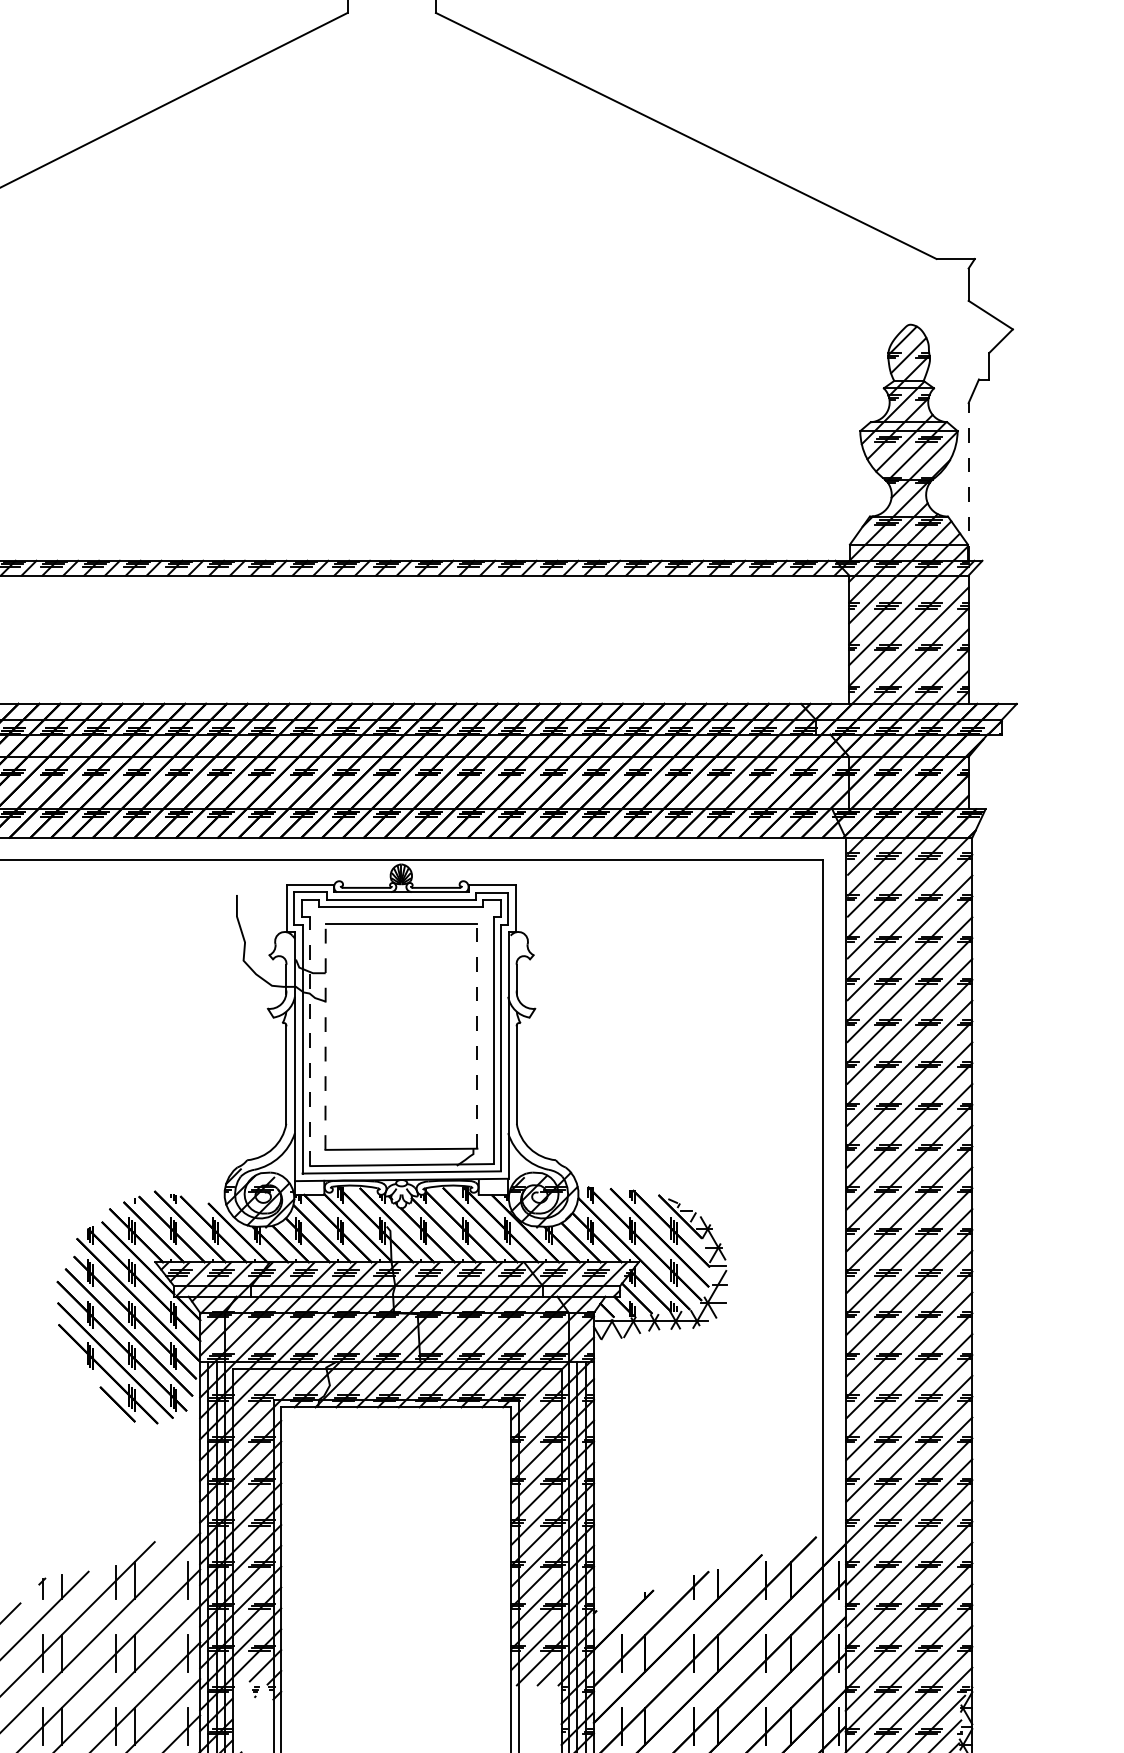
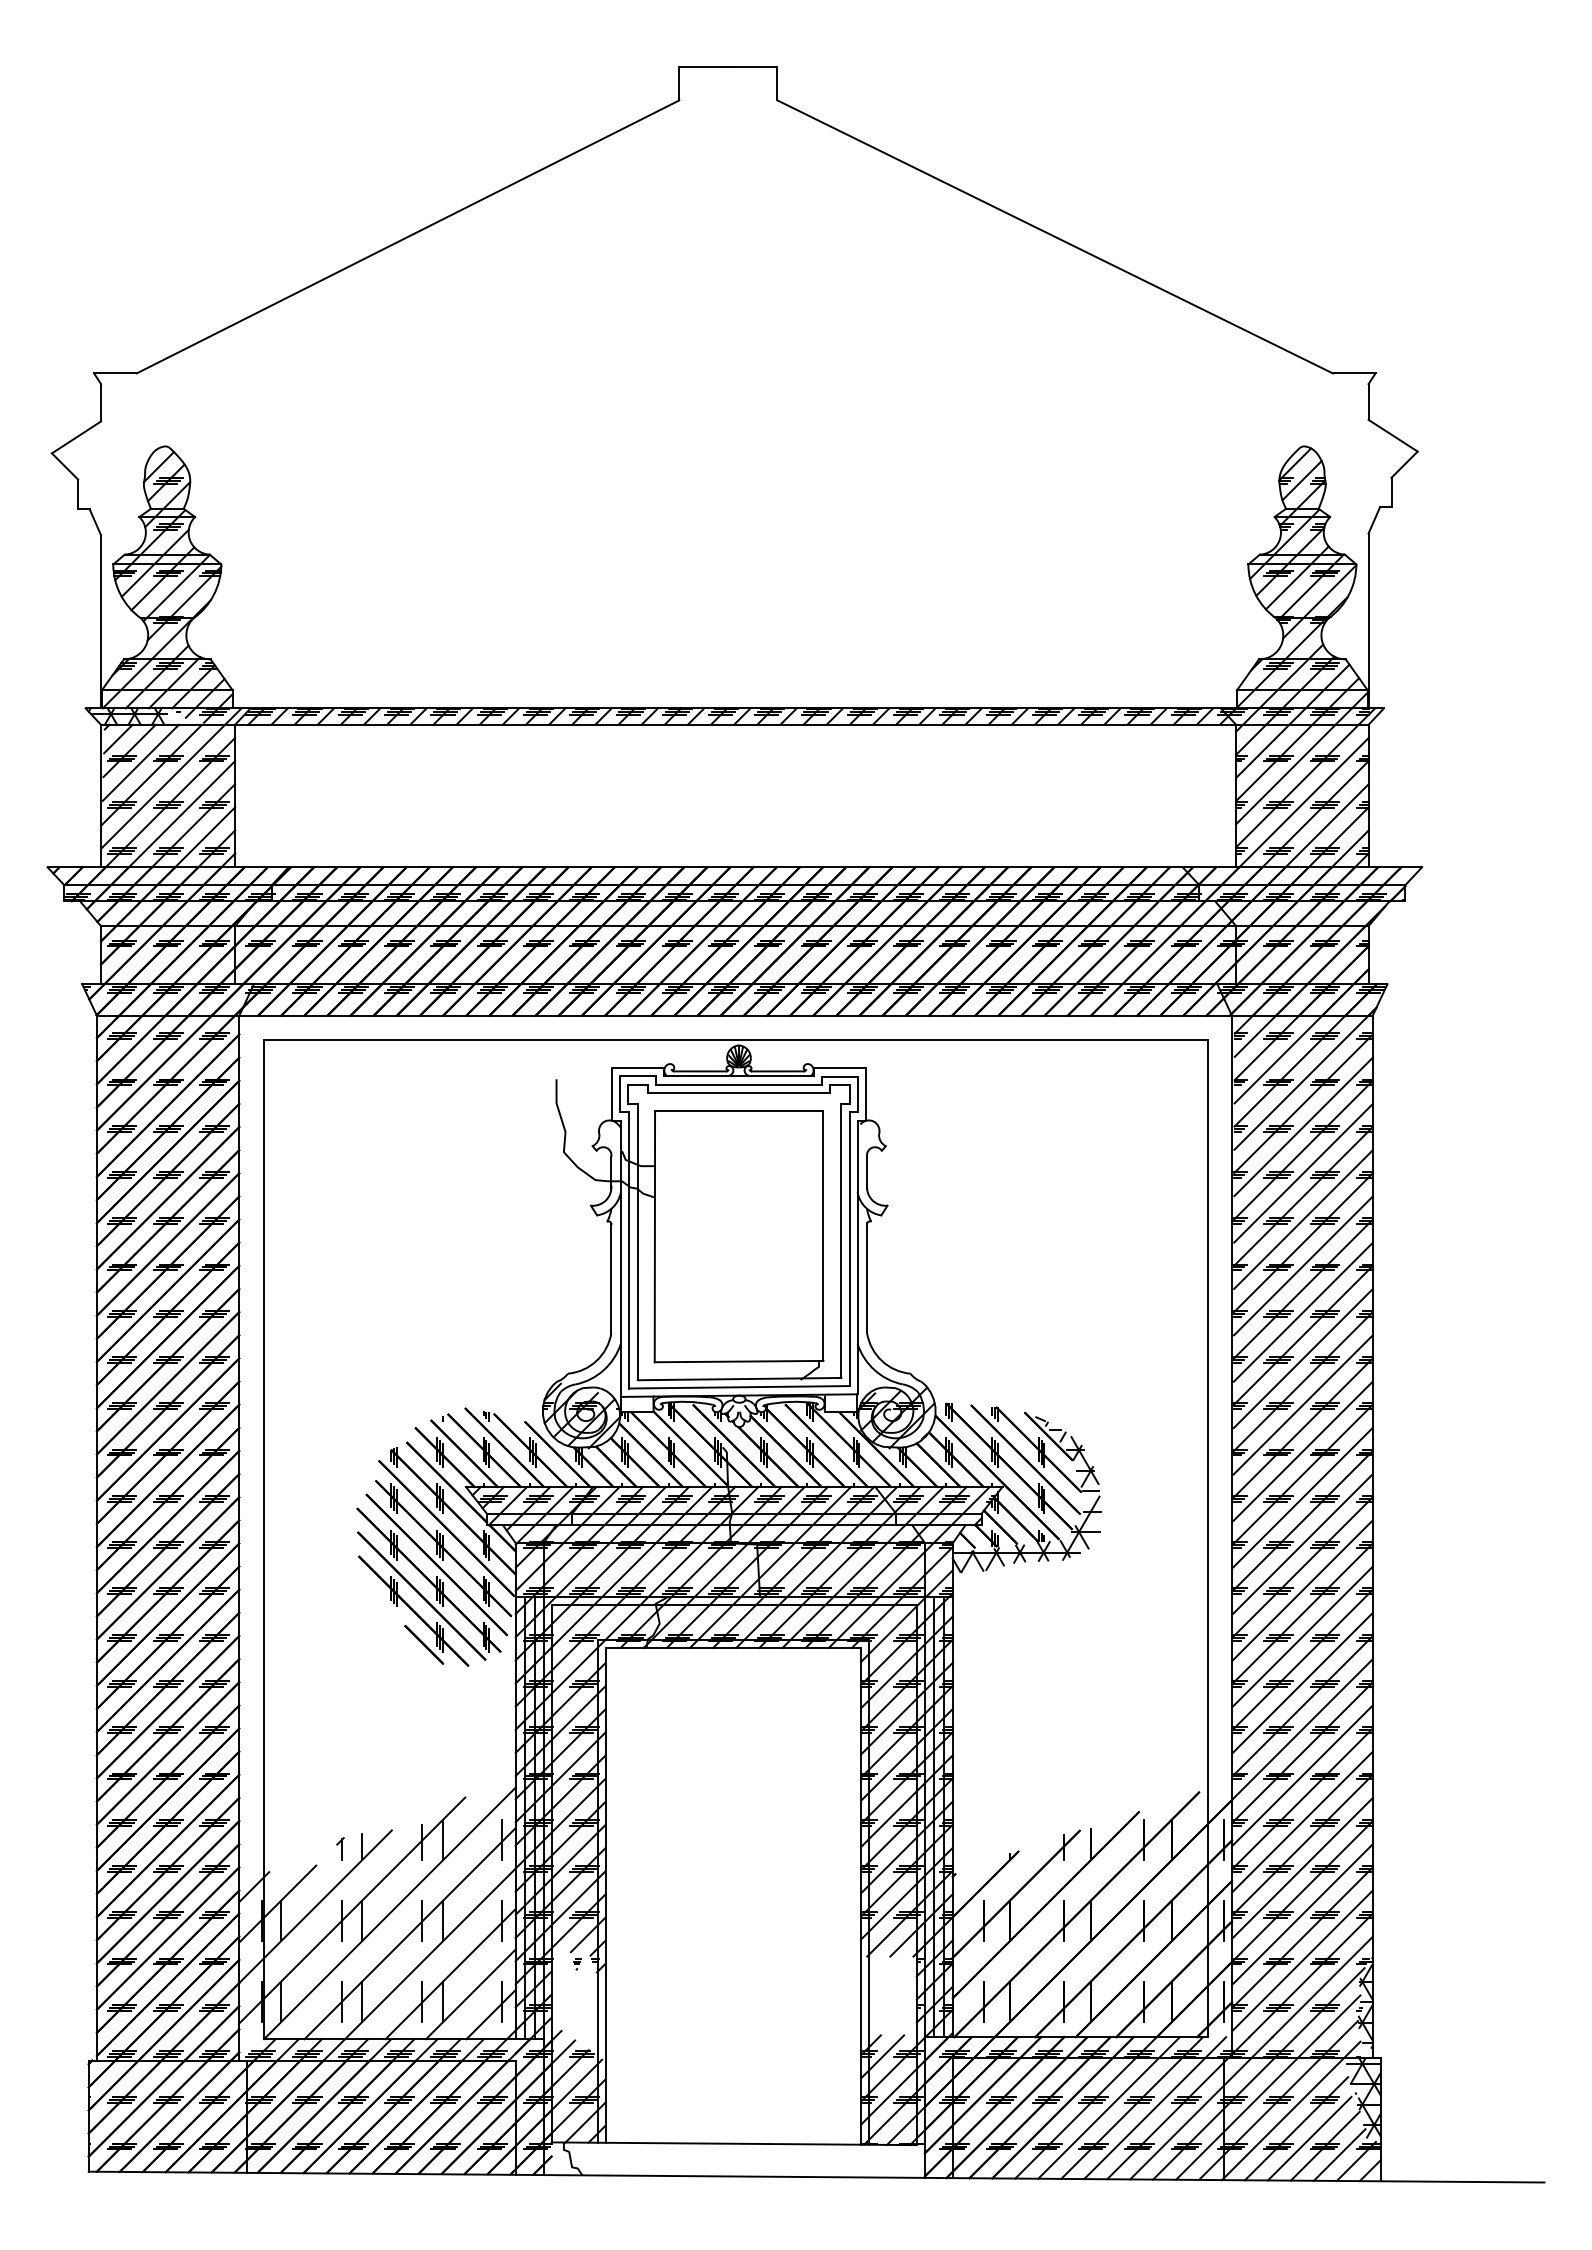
line: (968, 481) -> (1368, 620), dashed -> solid
line: (477, 1035) -> (823, 1235), dashed -> solid
line: (325, 1036) -> (654, 1236), dashed -> solid
line: (309, 1042) -> (637, 1242), dashed -> solid

